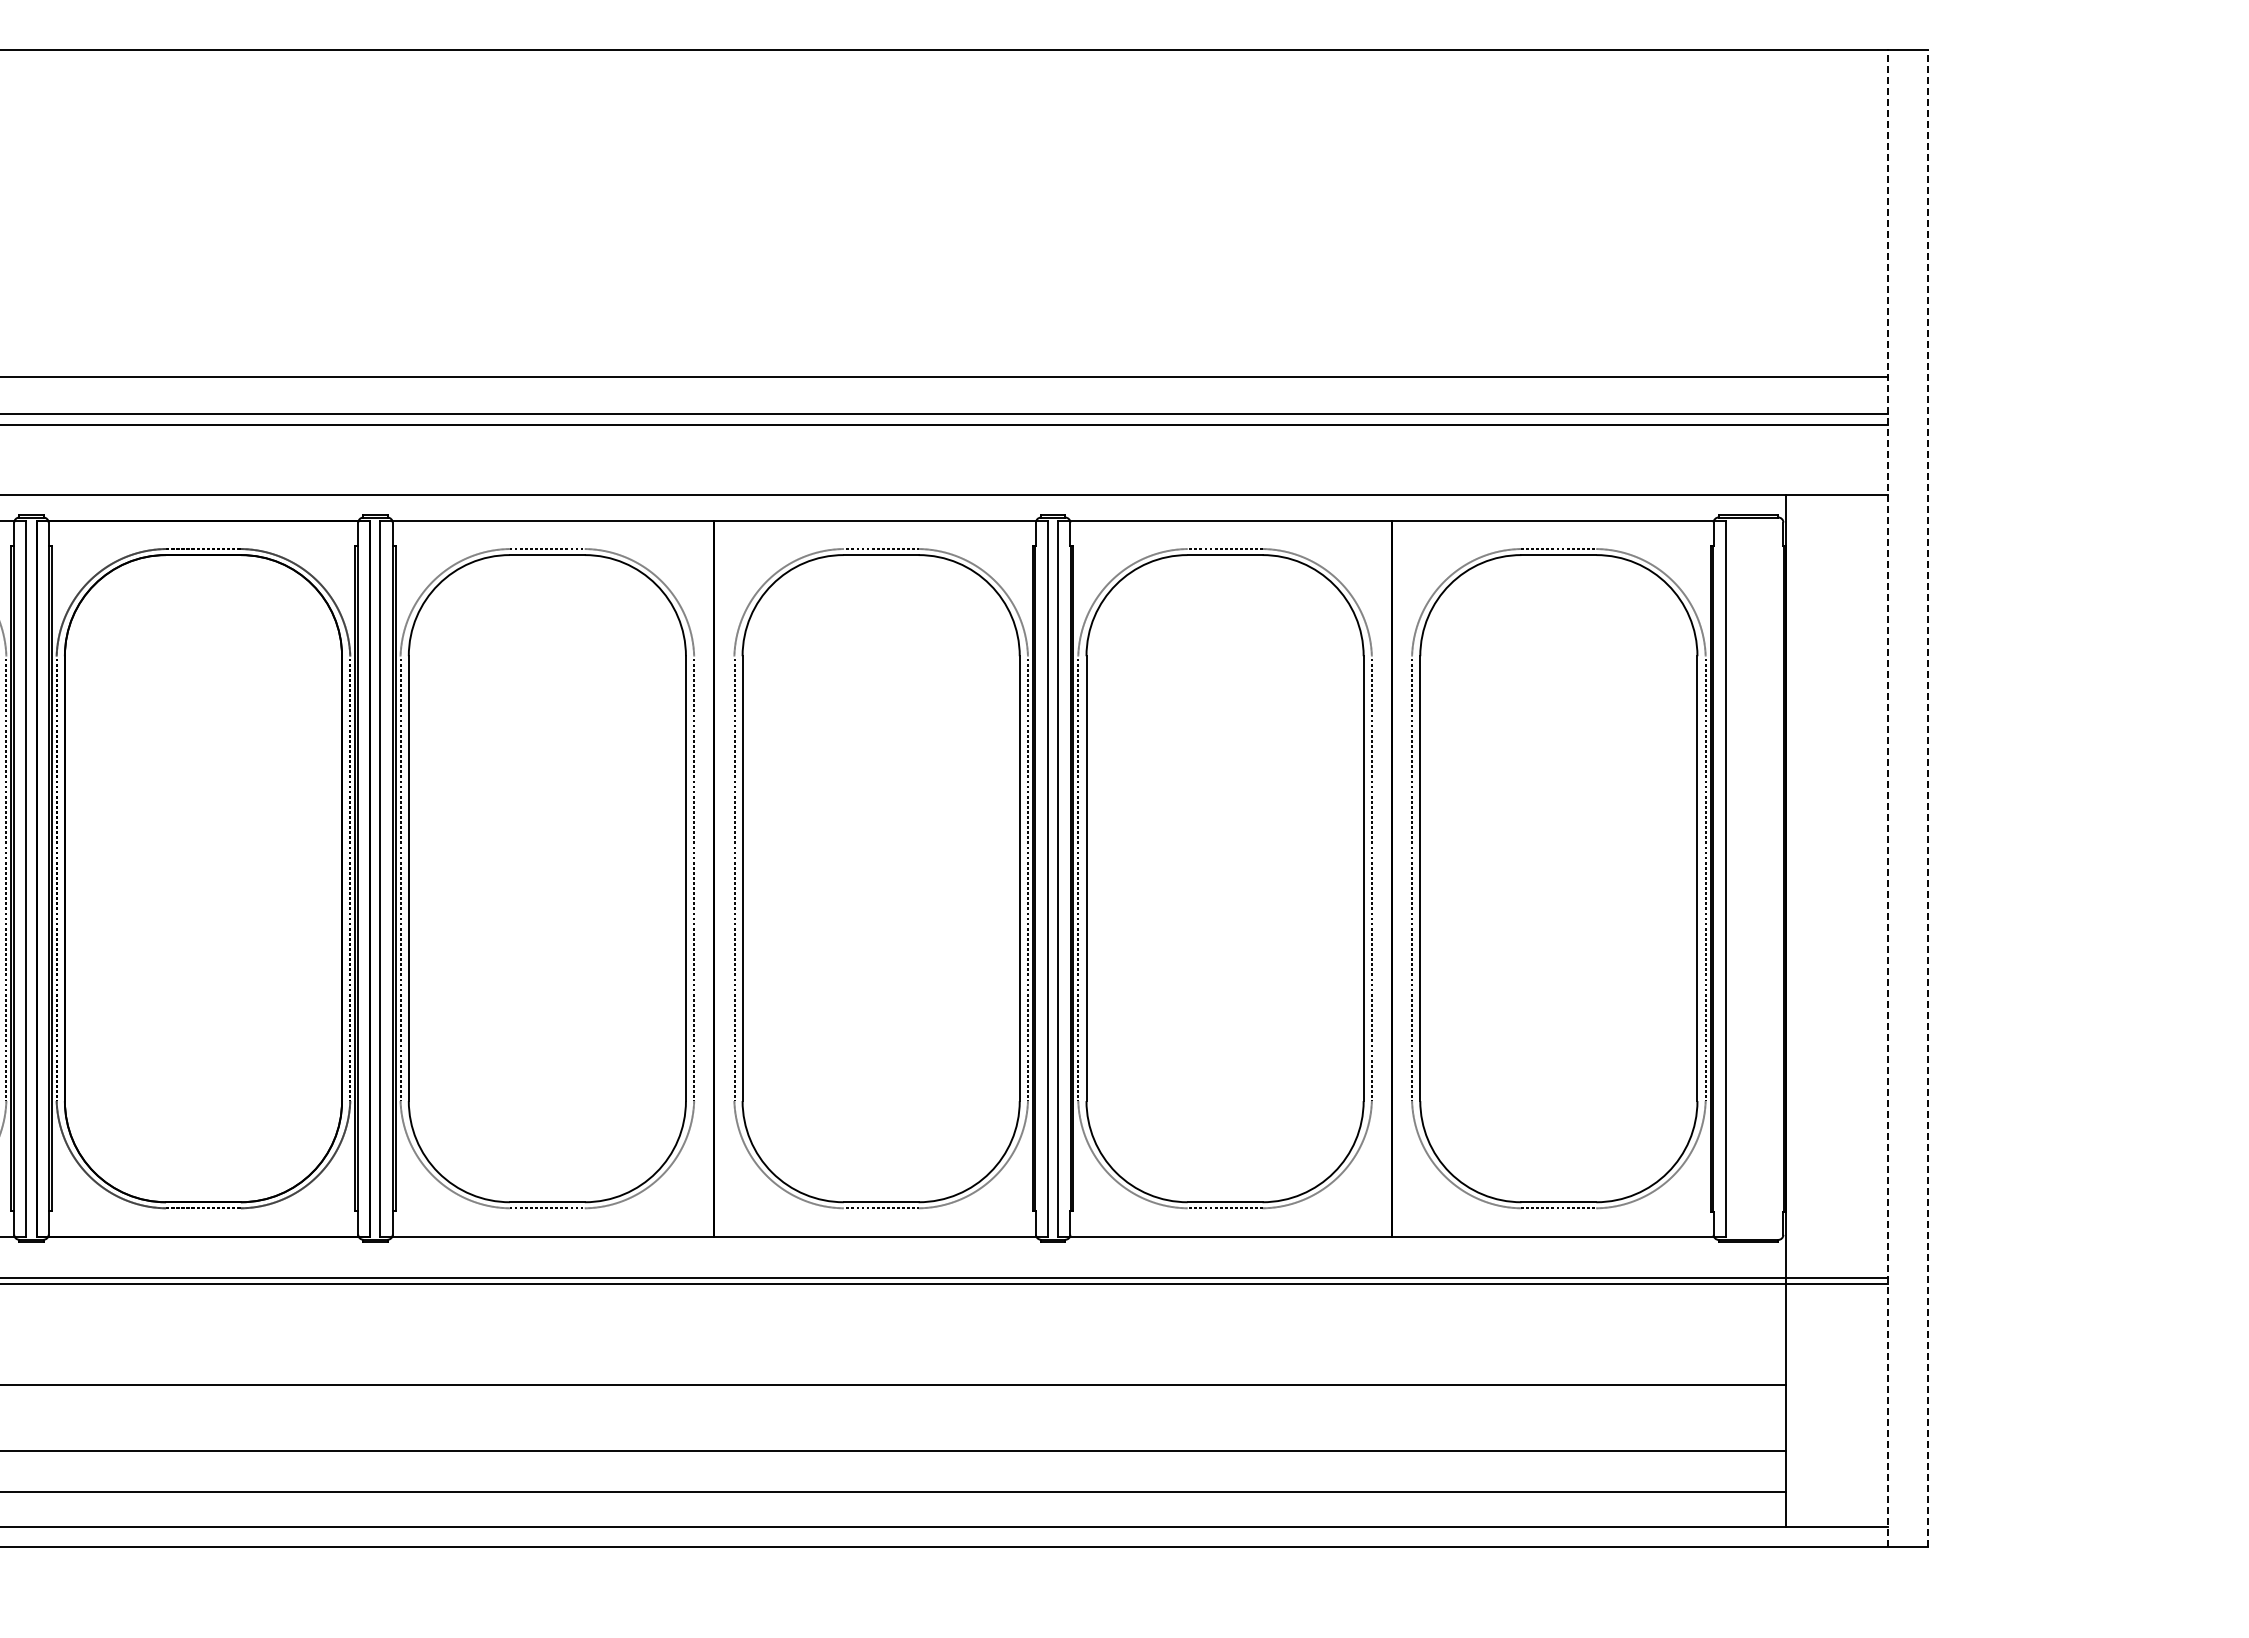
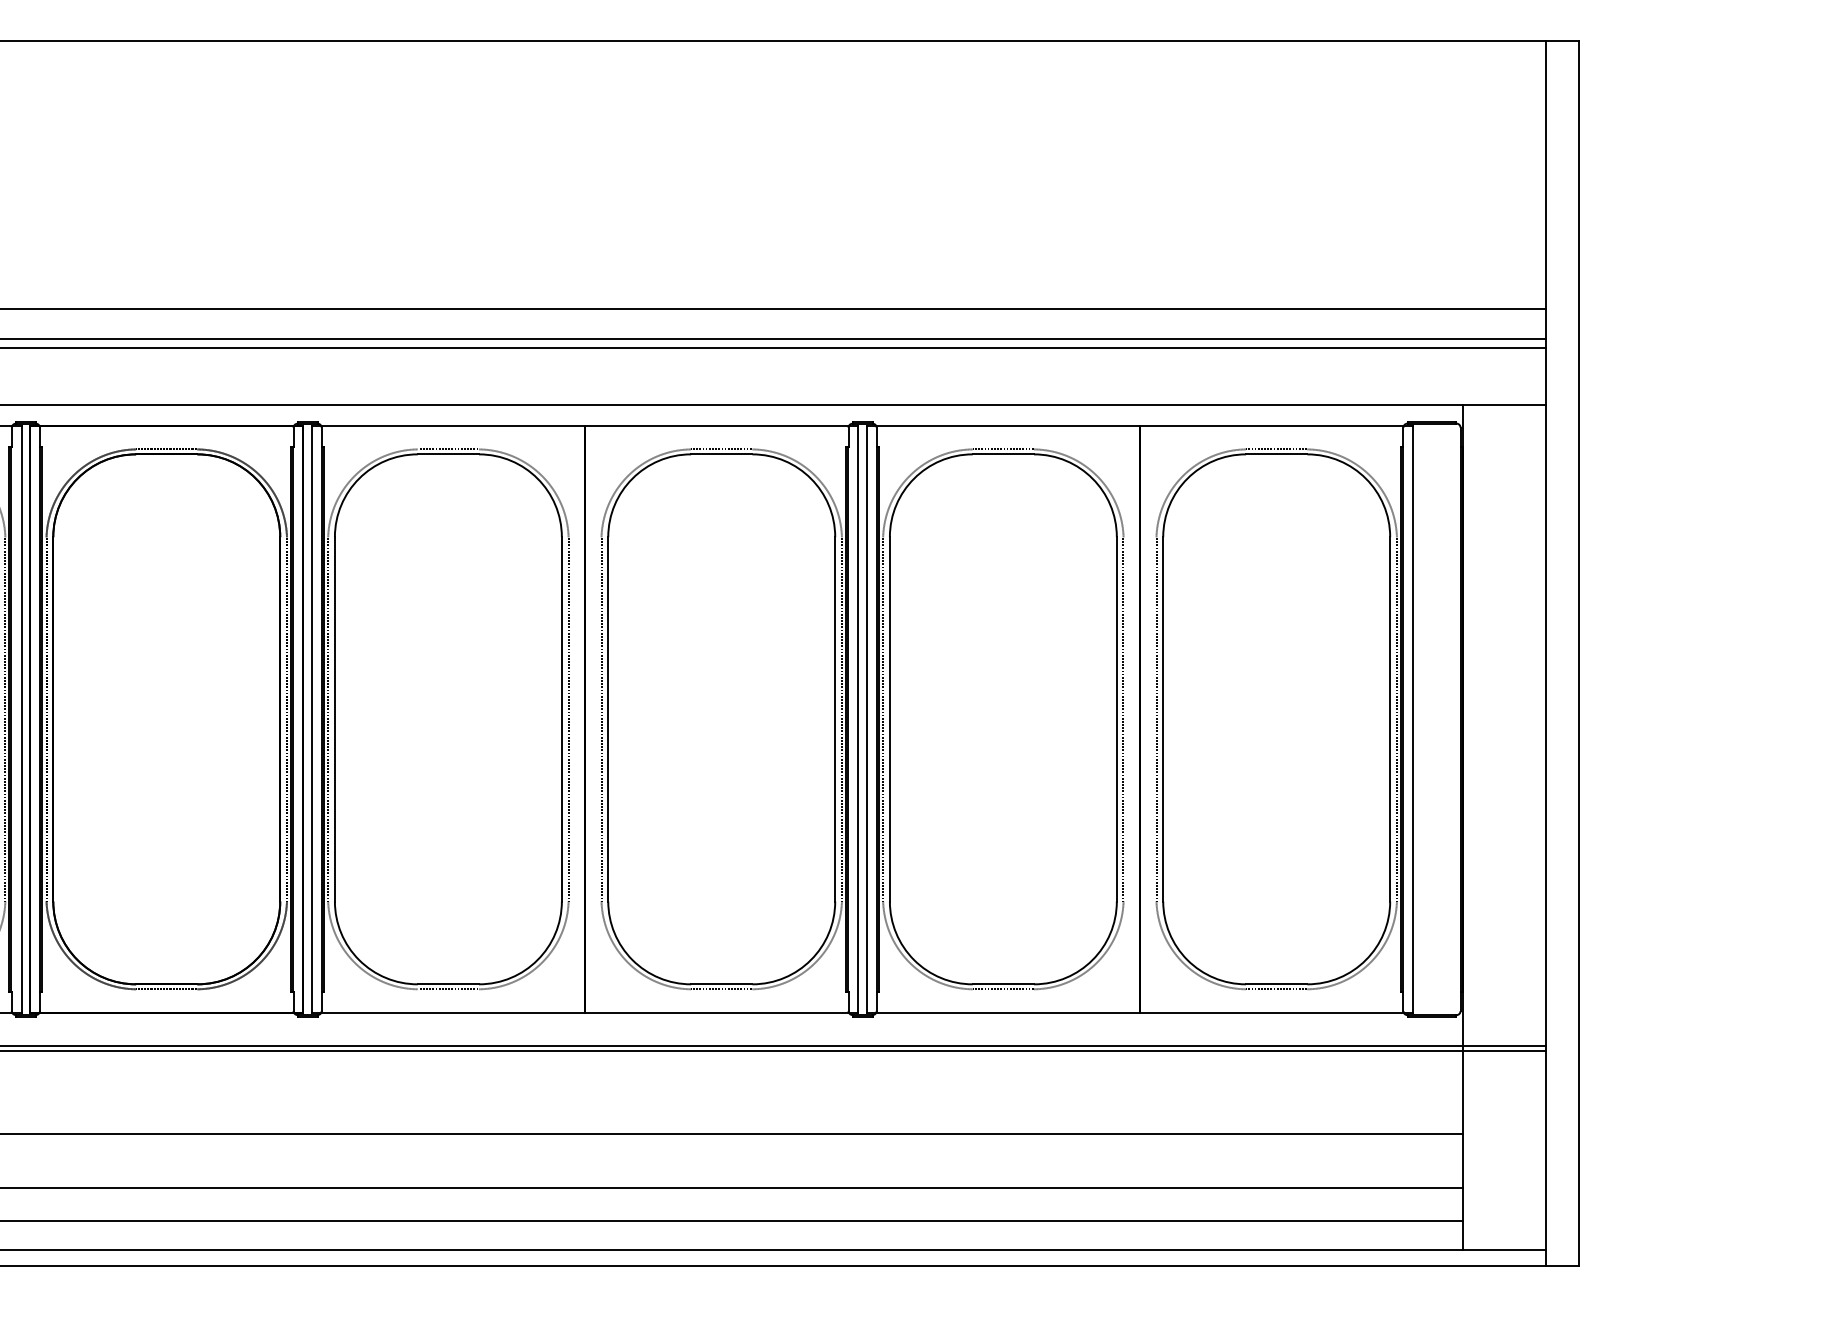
line: (1887, 798) -> (1545, 653), dashed -> solid
line: (1928, 798) -> (1579, 653), dashed -> solid

